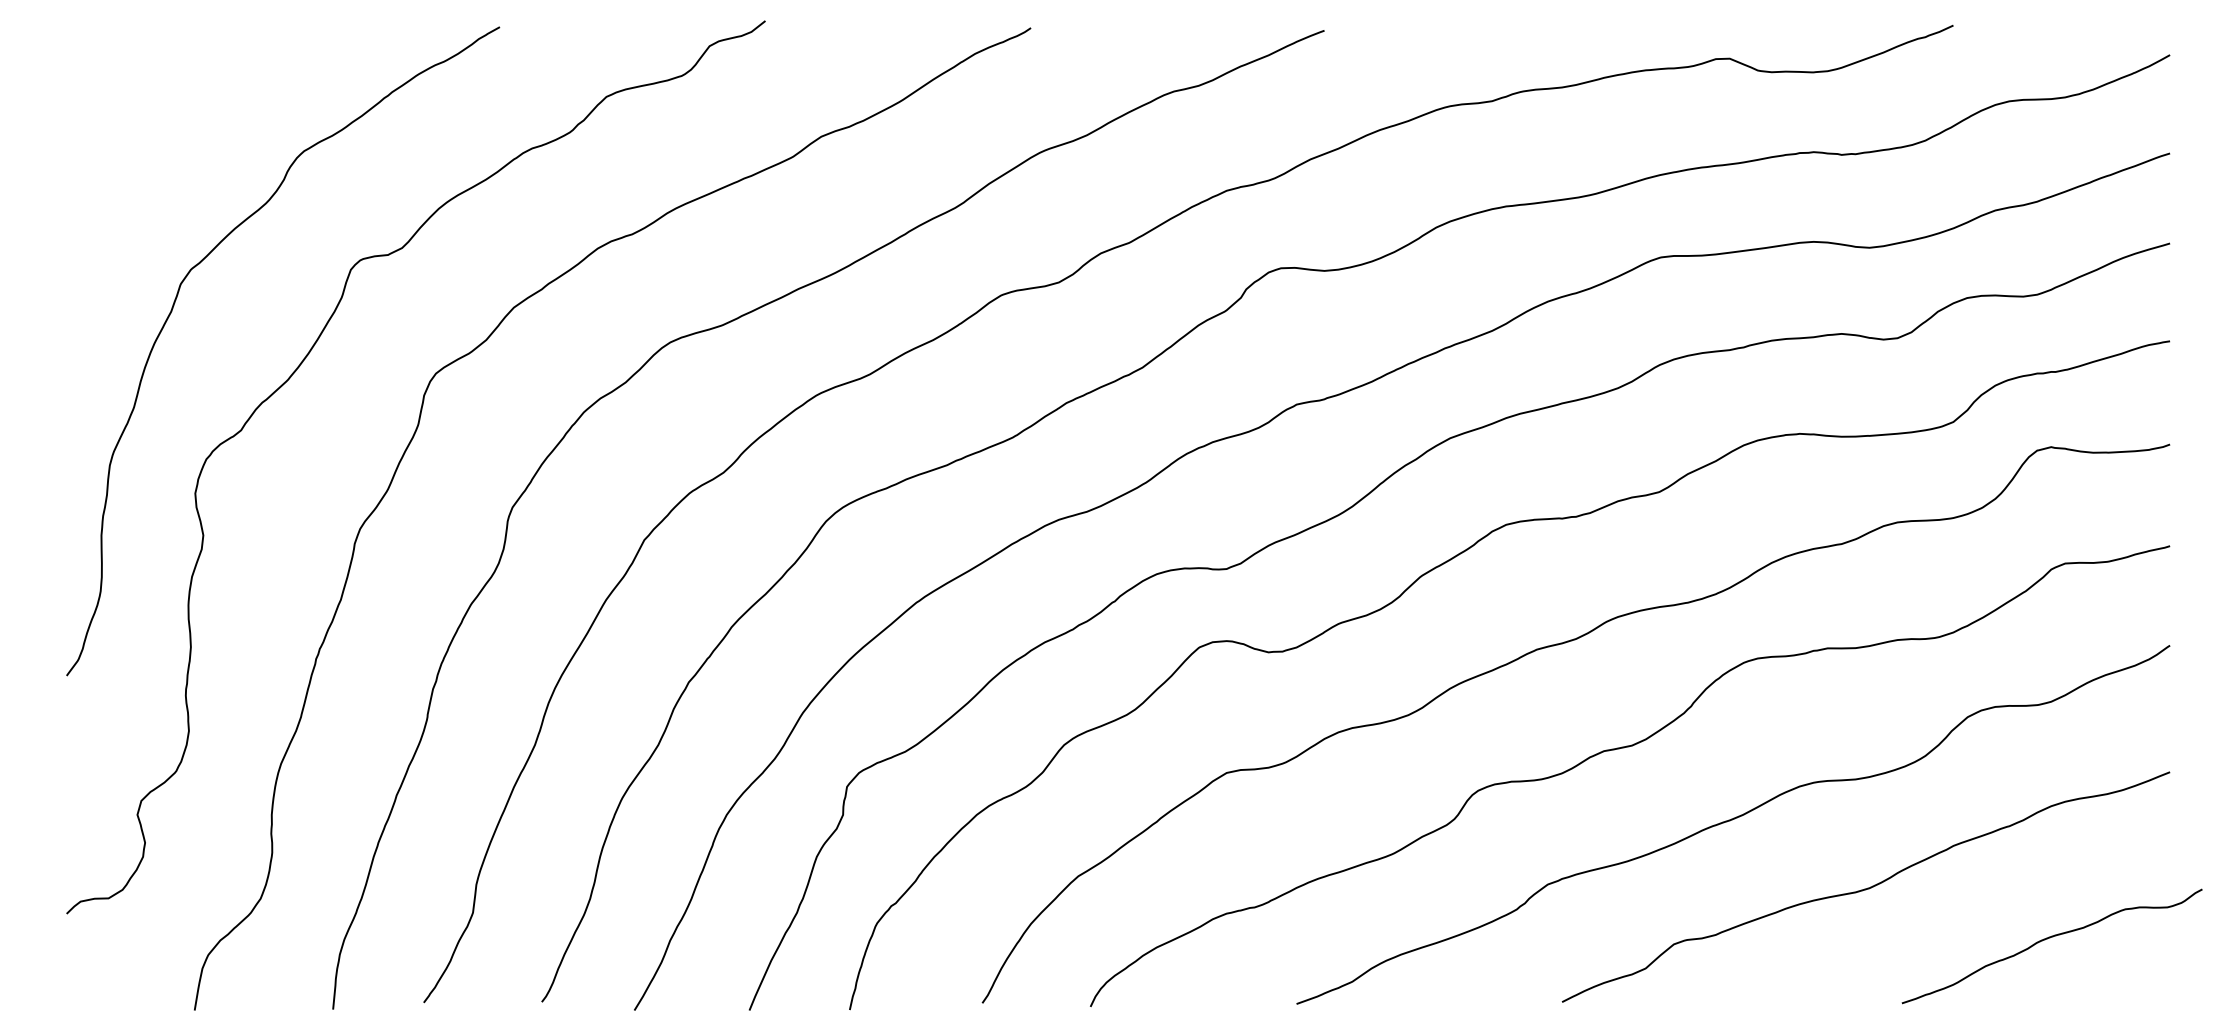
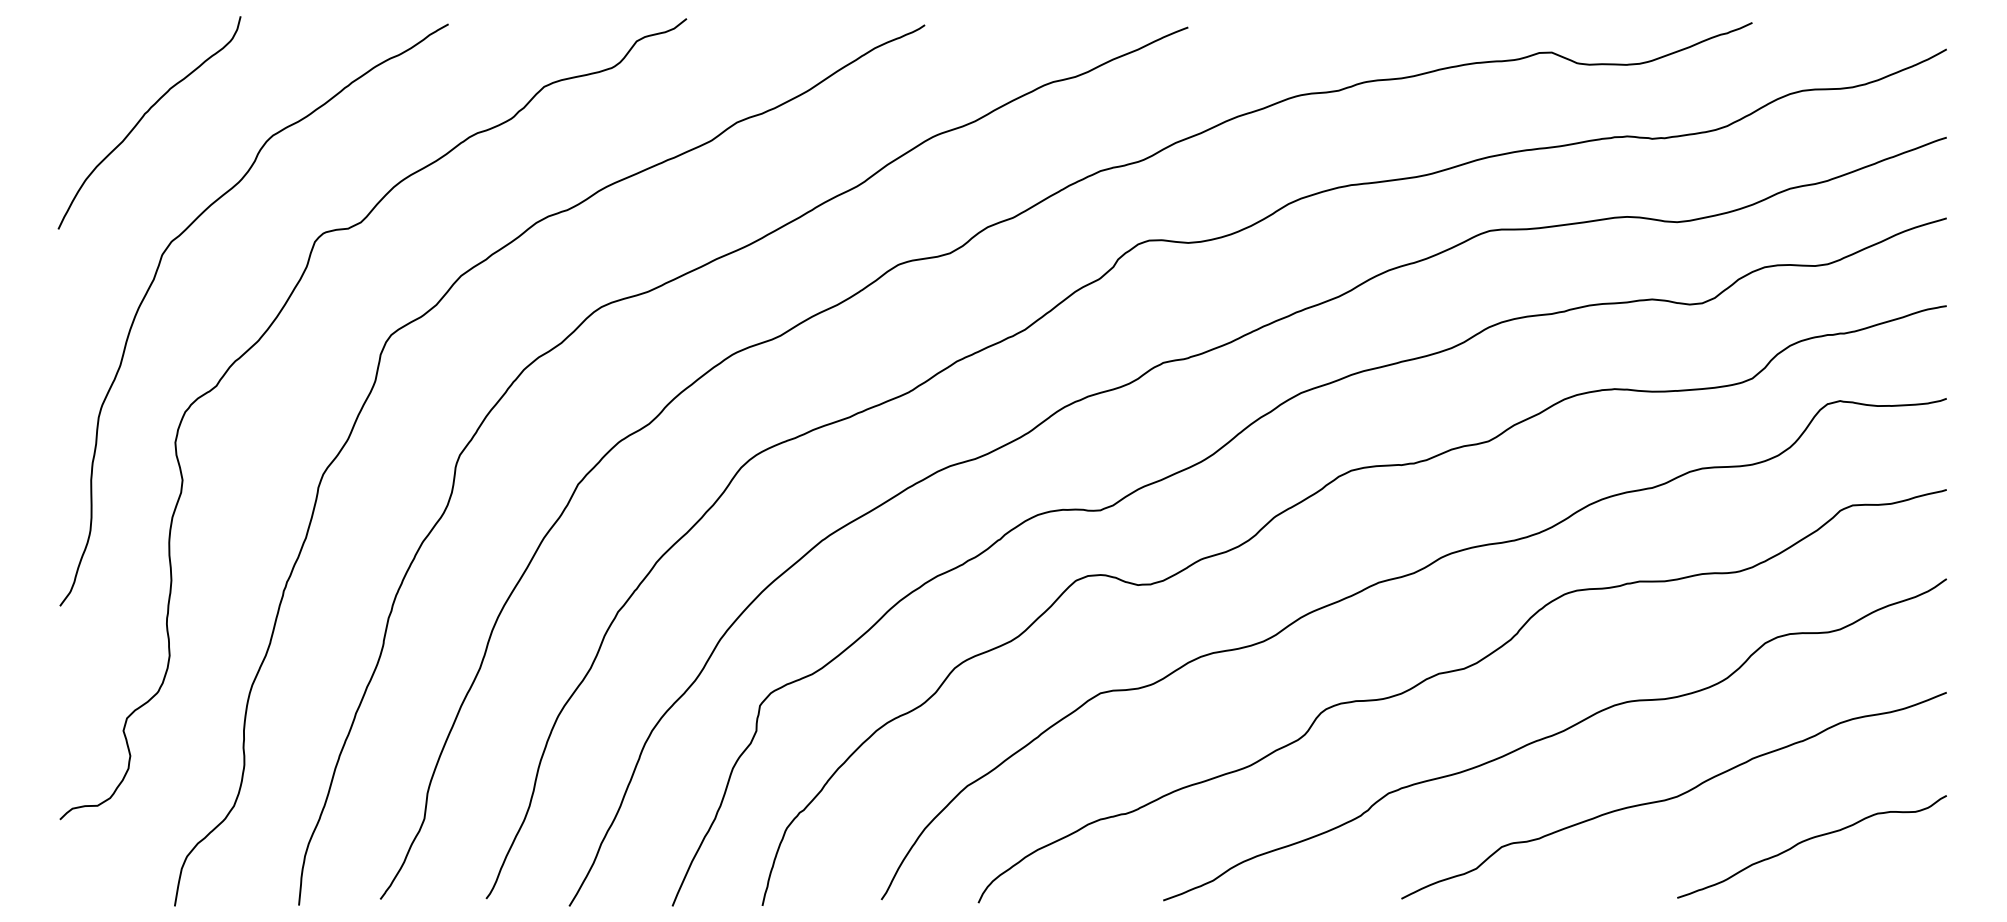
curve: (160, 129) -> (144, 116), added
curve: (2048, 939) -> (1808, 840), moved

